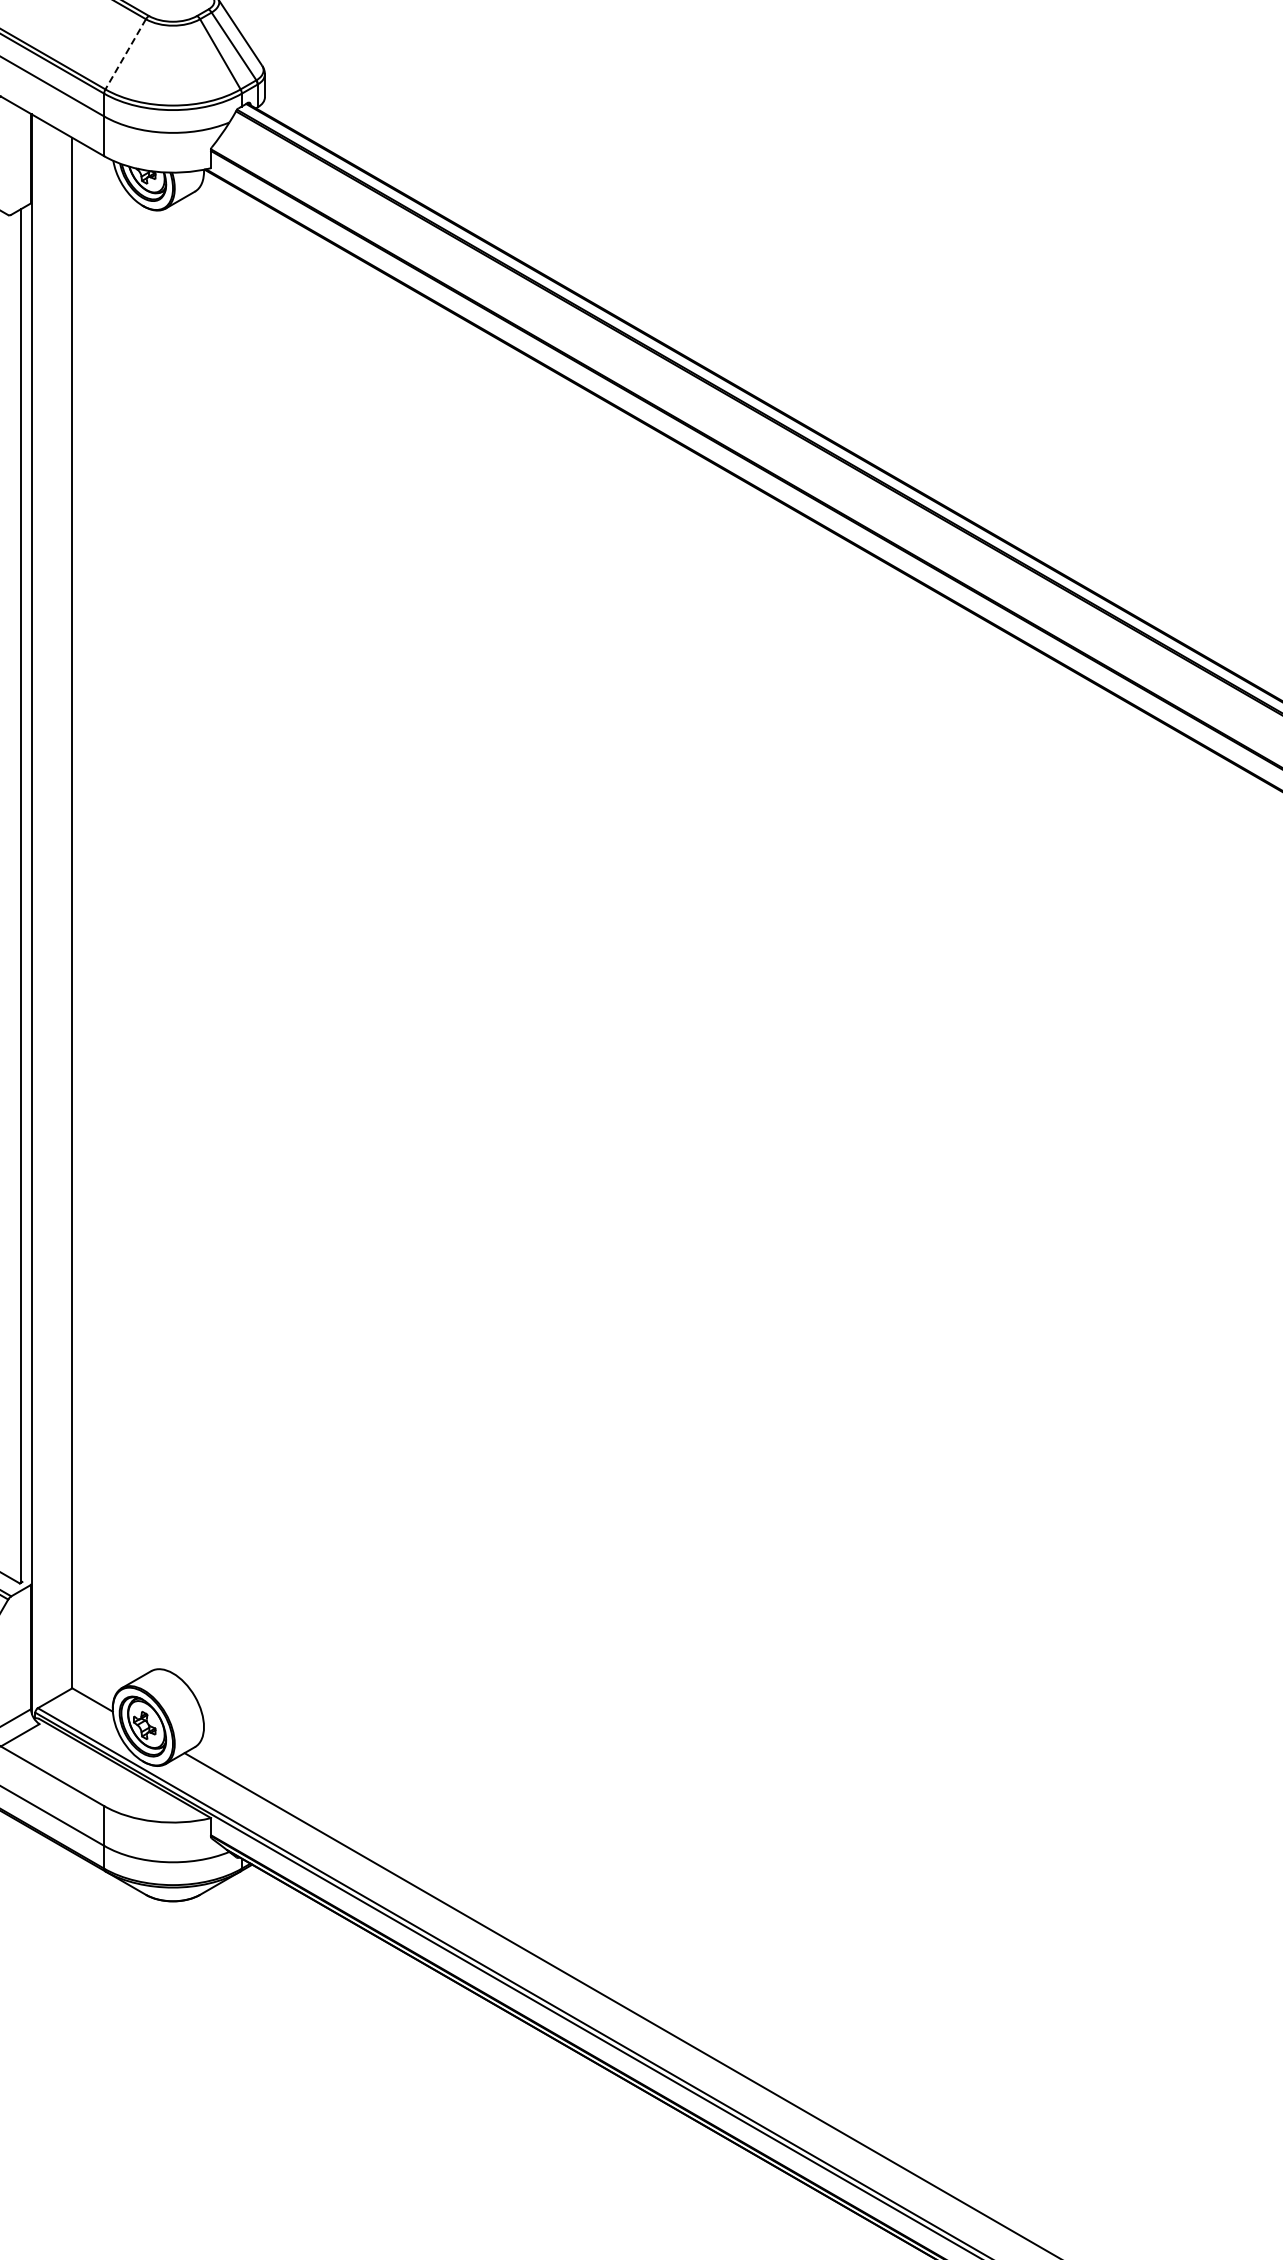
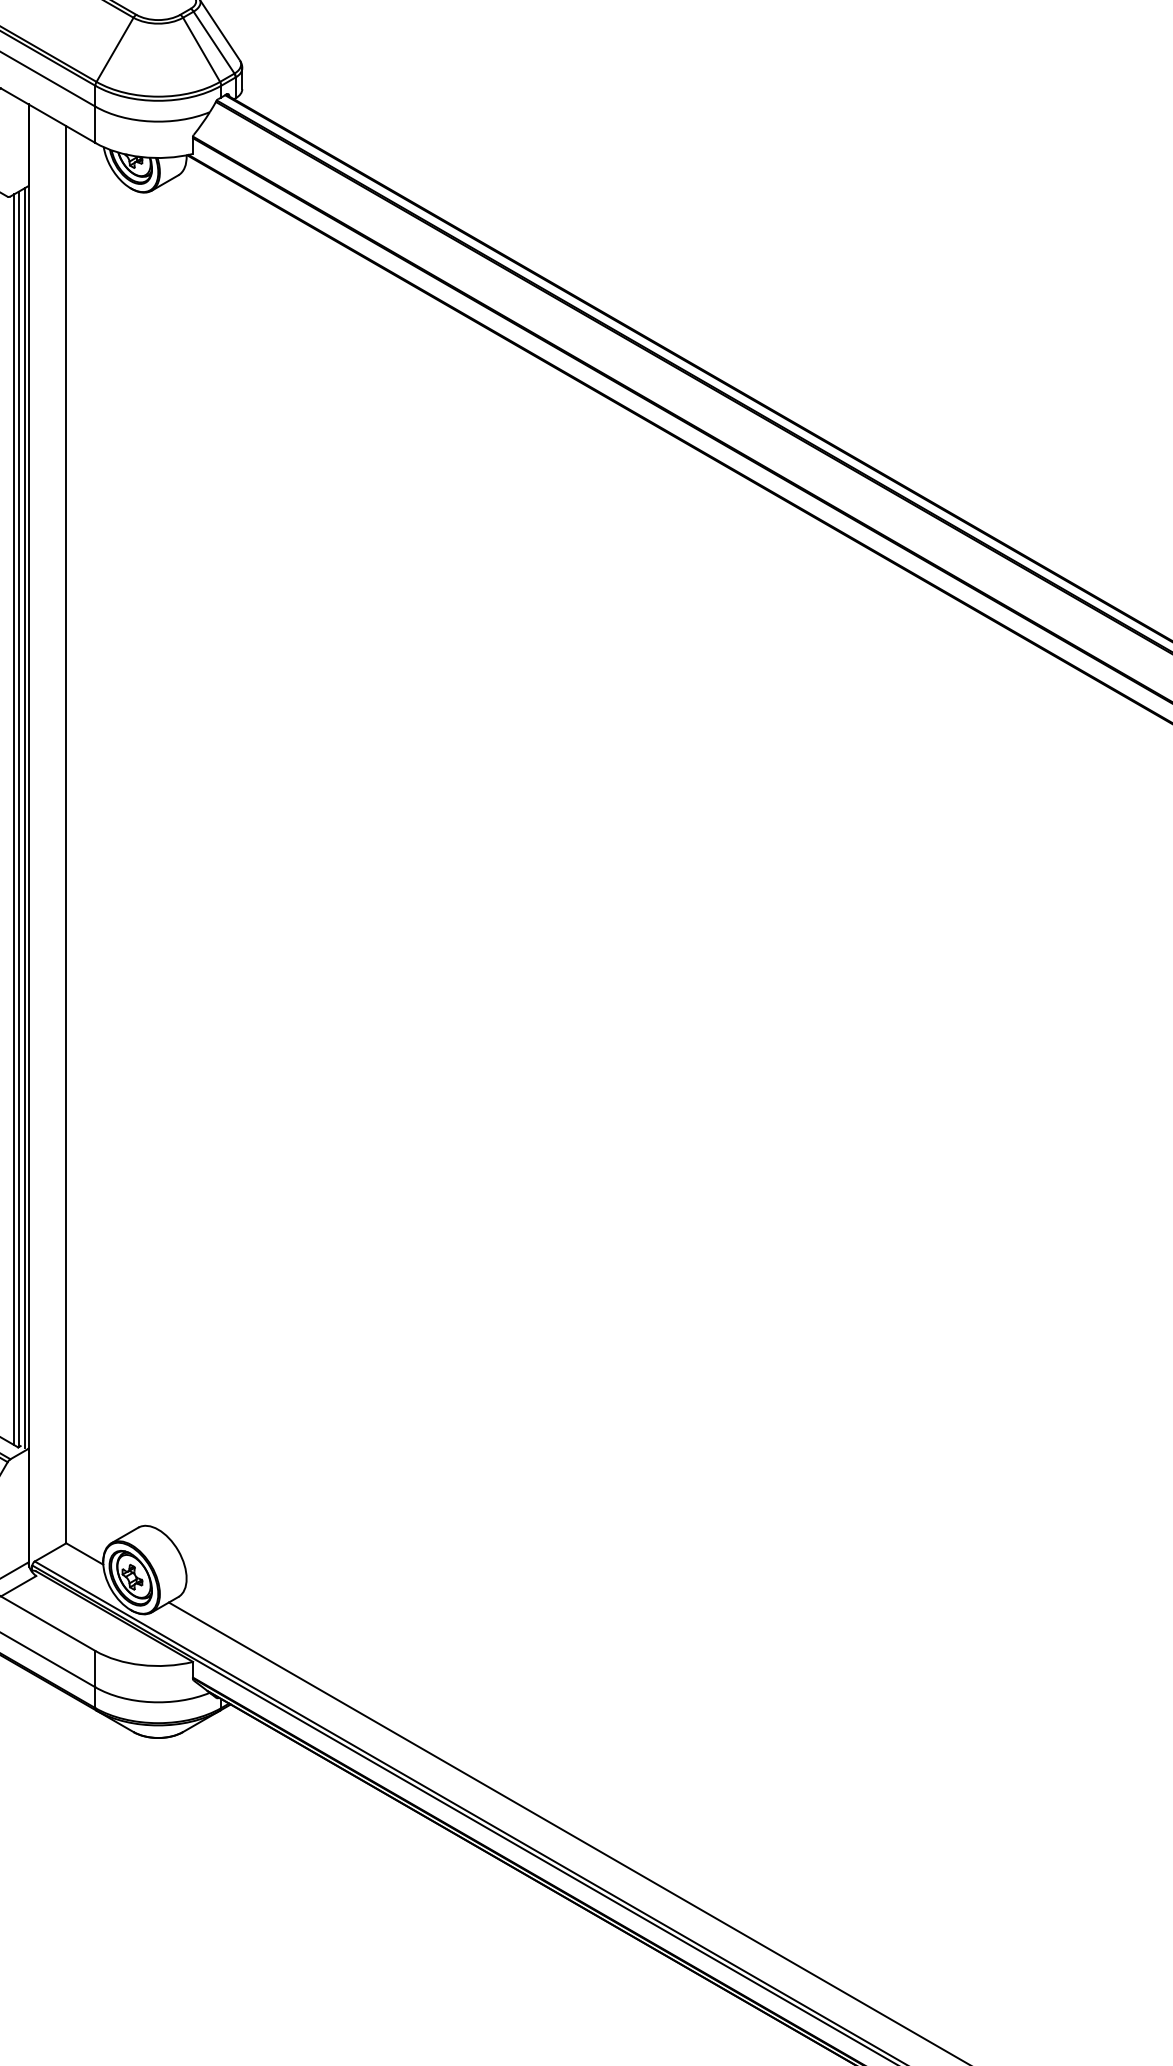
line: (125, 54) -> (114, 49), dashed -> solid
line: (26, 894) -> (24, 817), added
line: (15, 896) -> (14, 819), added

